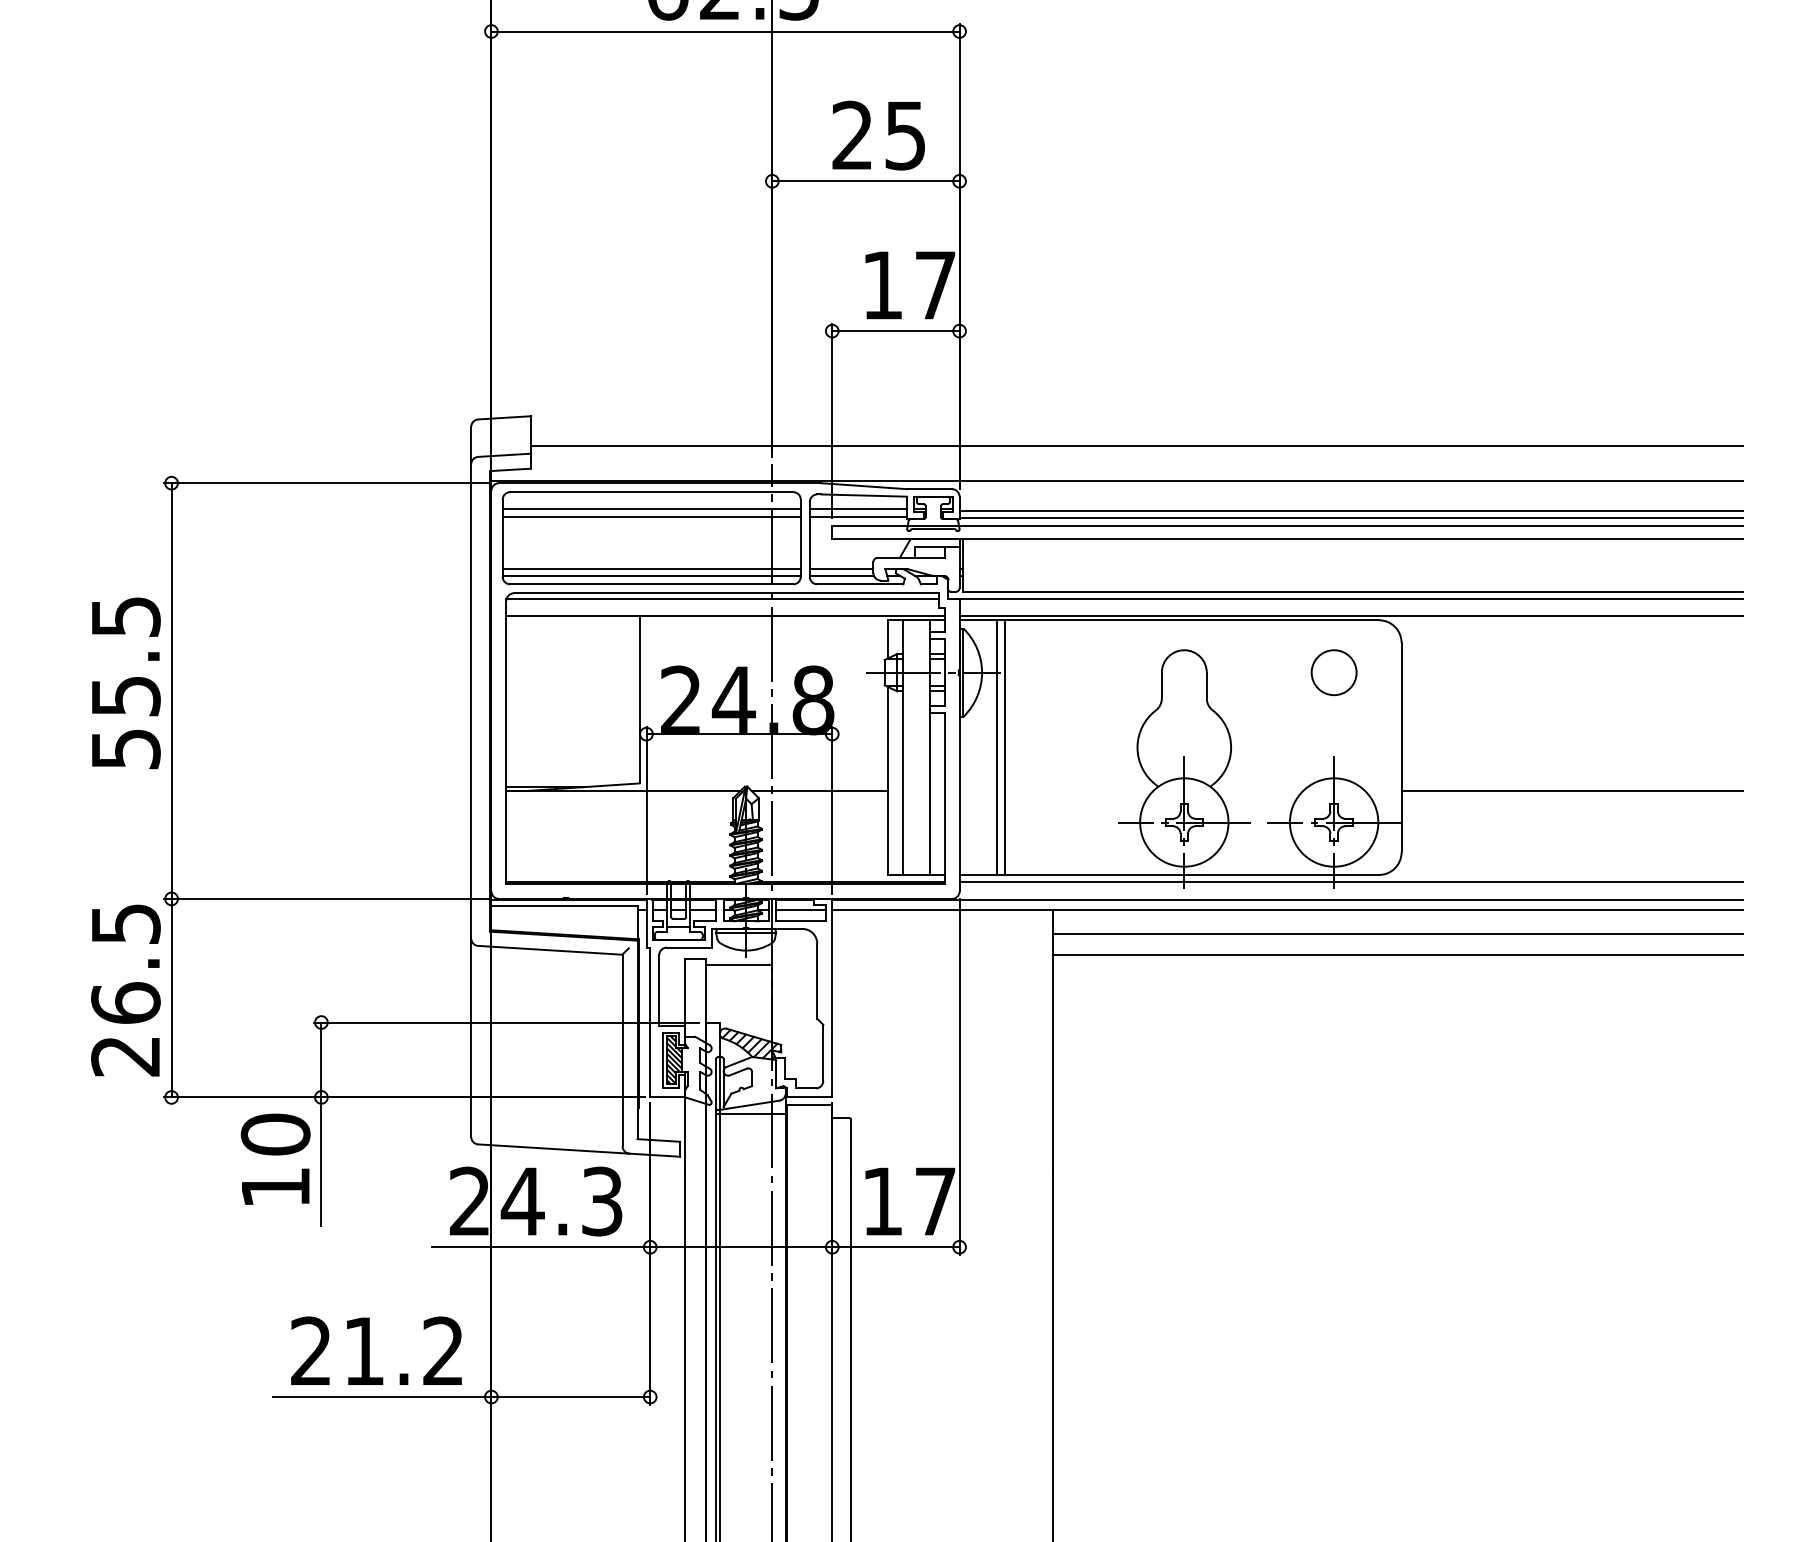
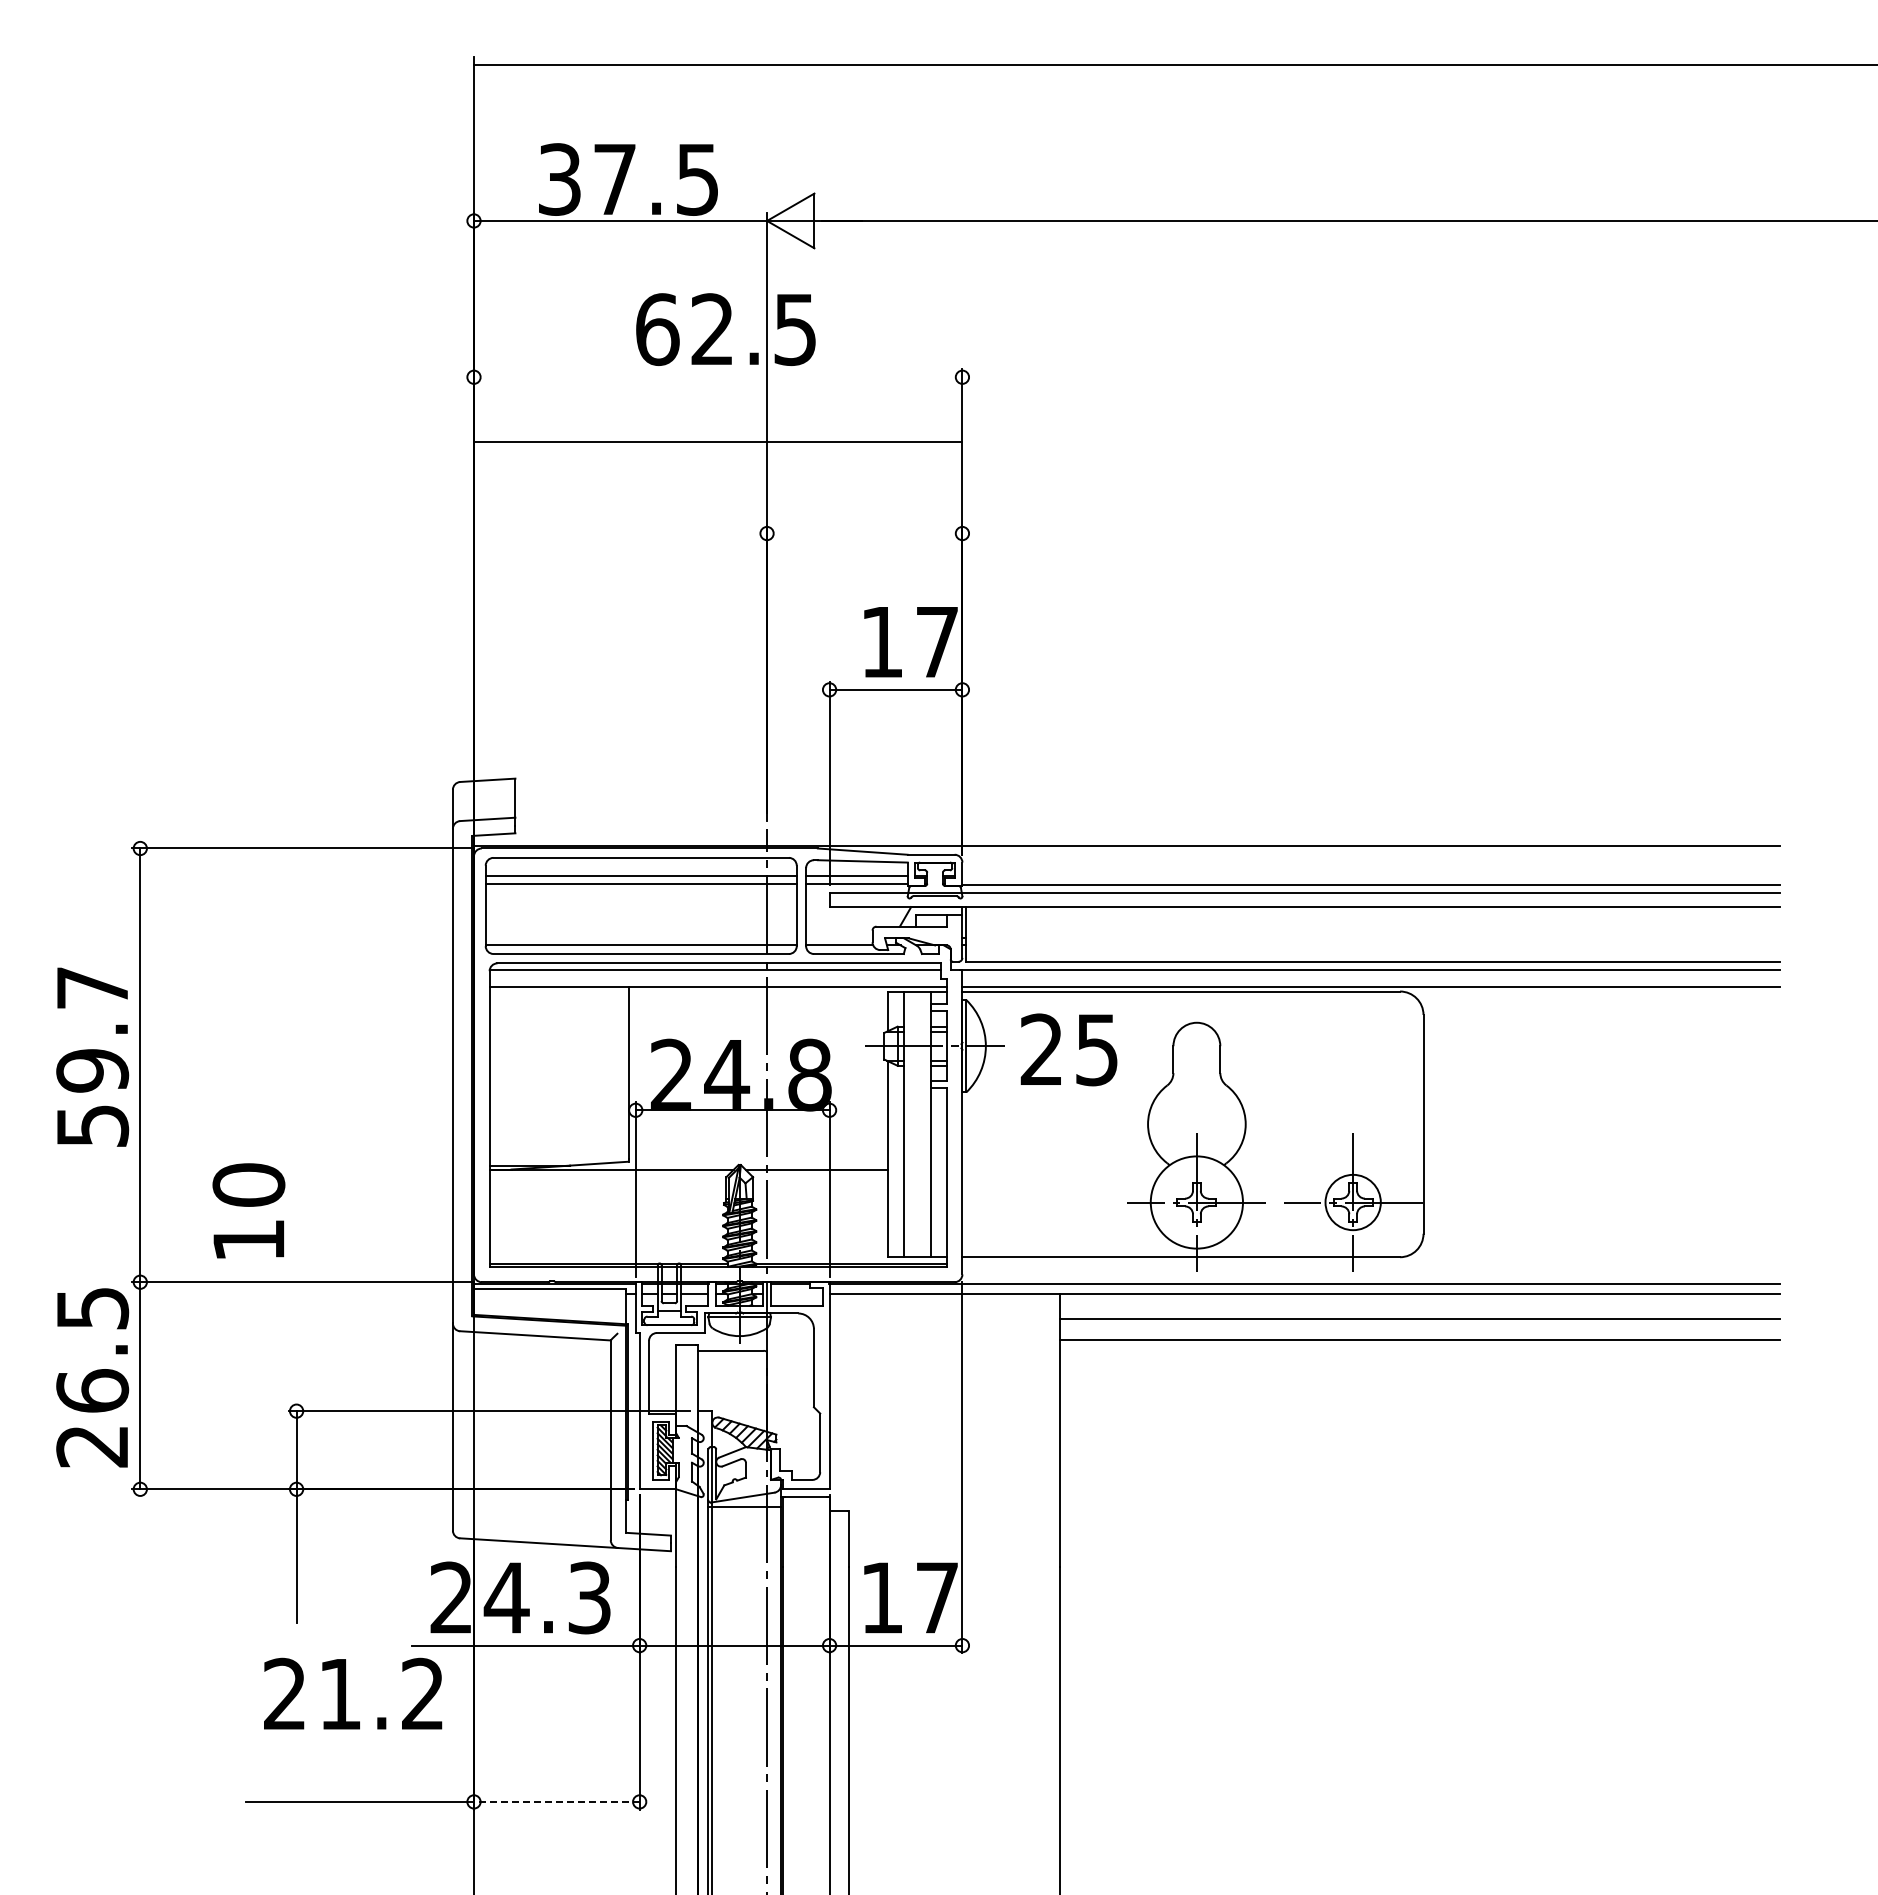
line: (725, 31) -> (718, 442), moved
text: (878, 135) -> (1068, 1049), moved
line: (865, 181) -> (864, 533), removed
line: (1136, 445) -> (1147, 809), removed
line: (1350, 510) -> (1370, 877), removed
line: (651, 569) -> (640, 938), removed
line: (841, 569) -> (839, 938), removed
text: (125, 656) -> (92, 1029), 55.5 -> 59.7
circle: (1333, 672) -> (1352, 1045), removed
line: (997, 747) -> (1001, 1124), removed
line: (1004, 747) -> (1009, 1124), removed
line: (1572, 790) -> (1601, 1169), removed
circle: (1334, 822) -> (1353, 1202), size x0.6
line: (1350, 881) -> (1370, 1264), removed
line: (800, 909) -> (796, 1293), removed
text: (275, 1158) -> (248, 1210), moved
text: (376, 1350) -> (353, 1693), moved
line: (570, 1396) -> (556, 1801), solid -> dashed

